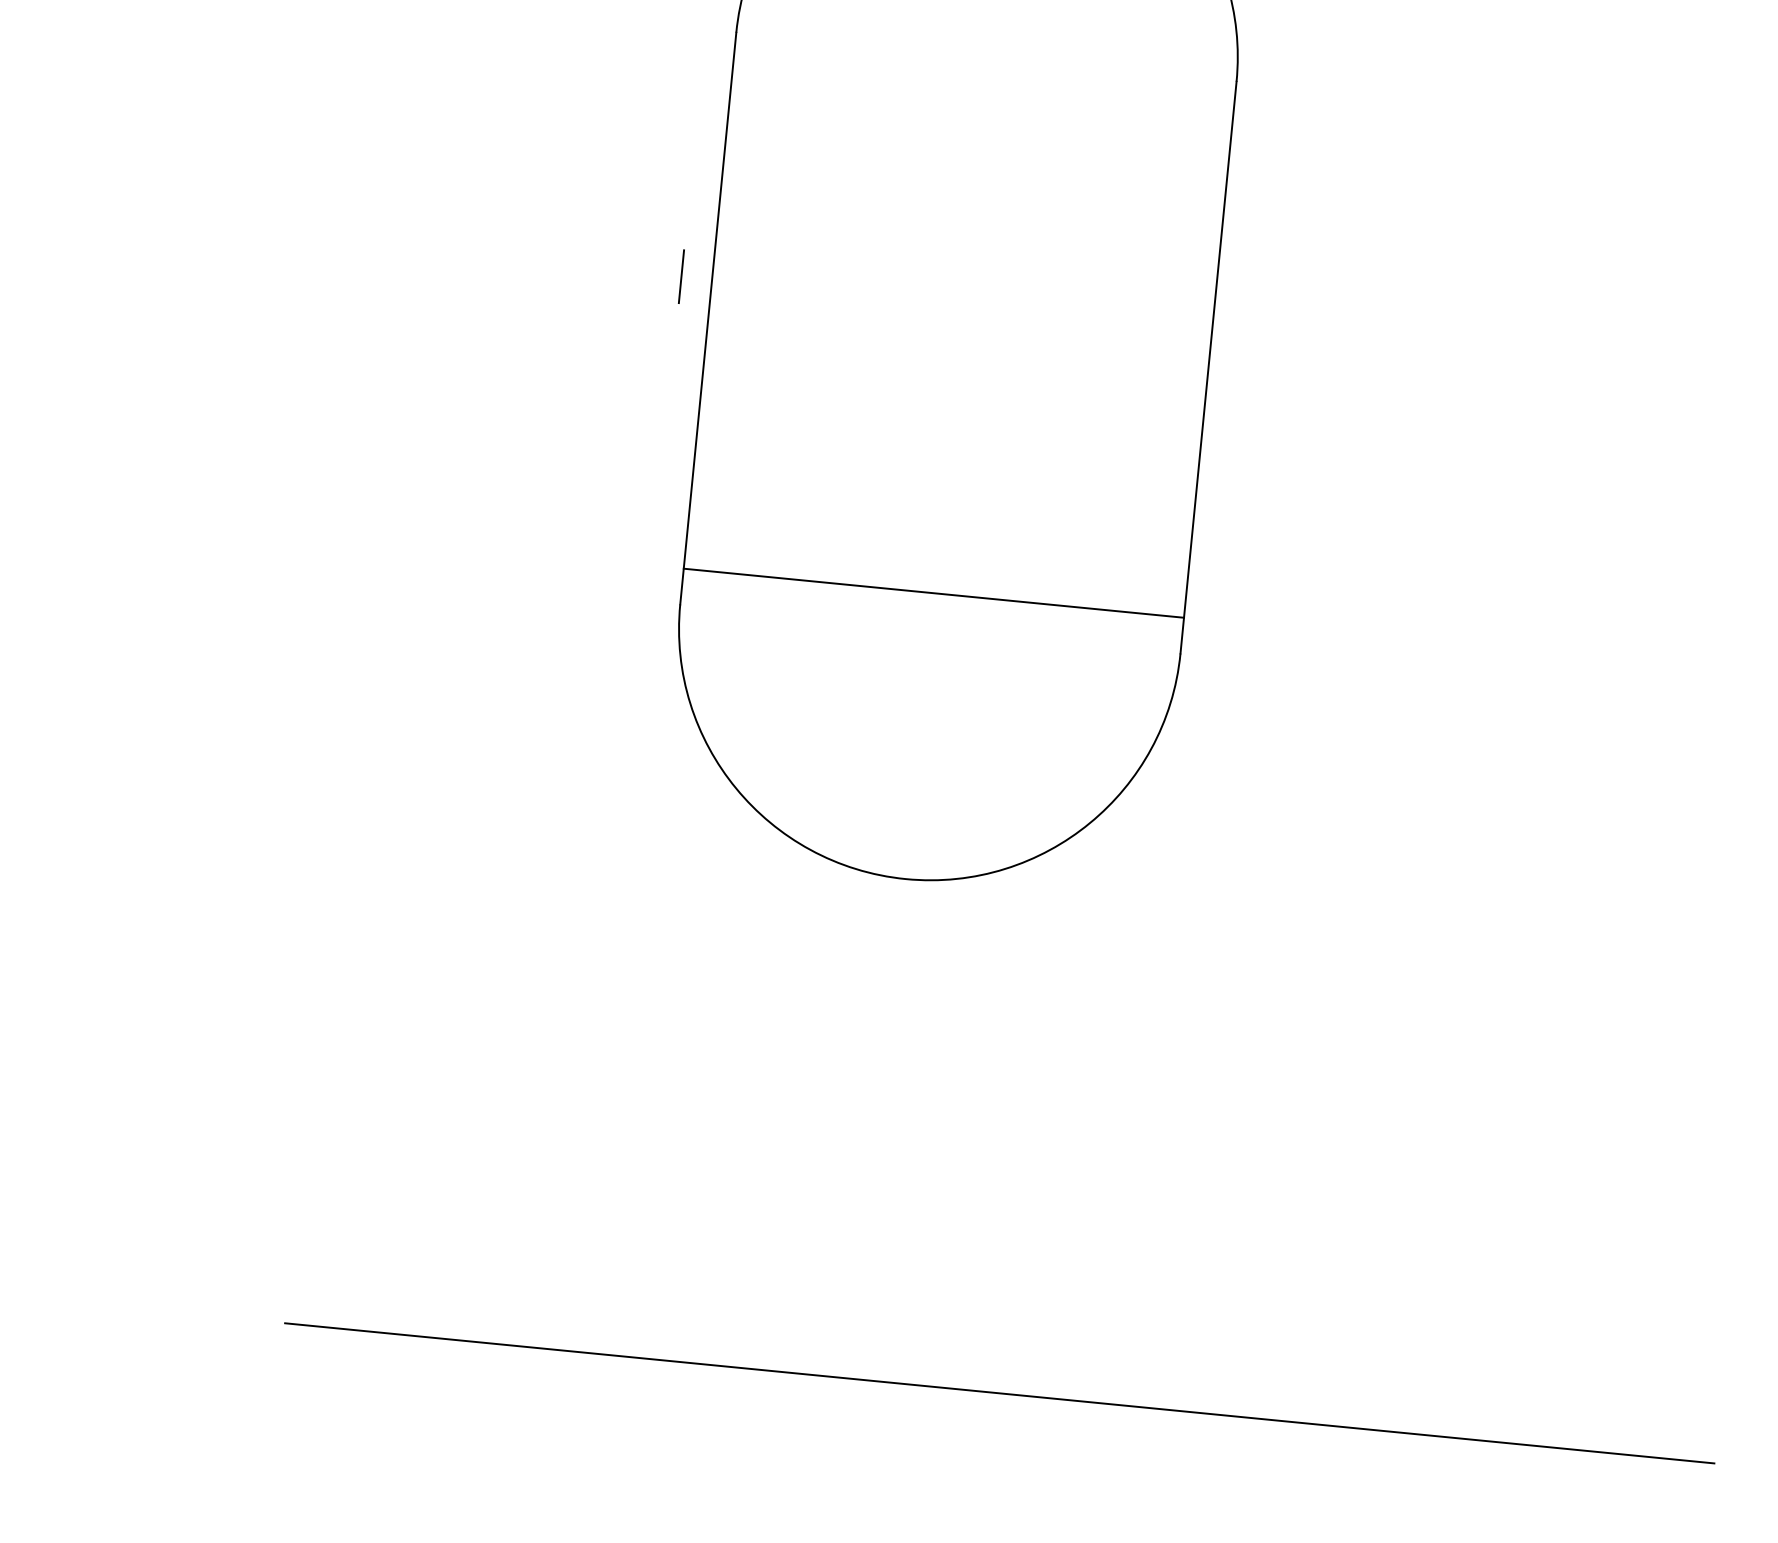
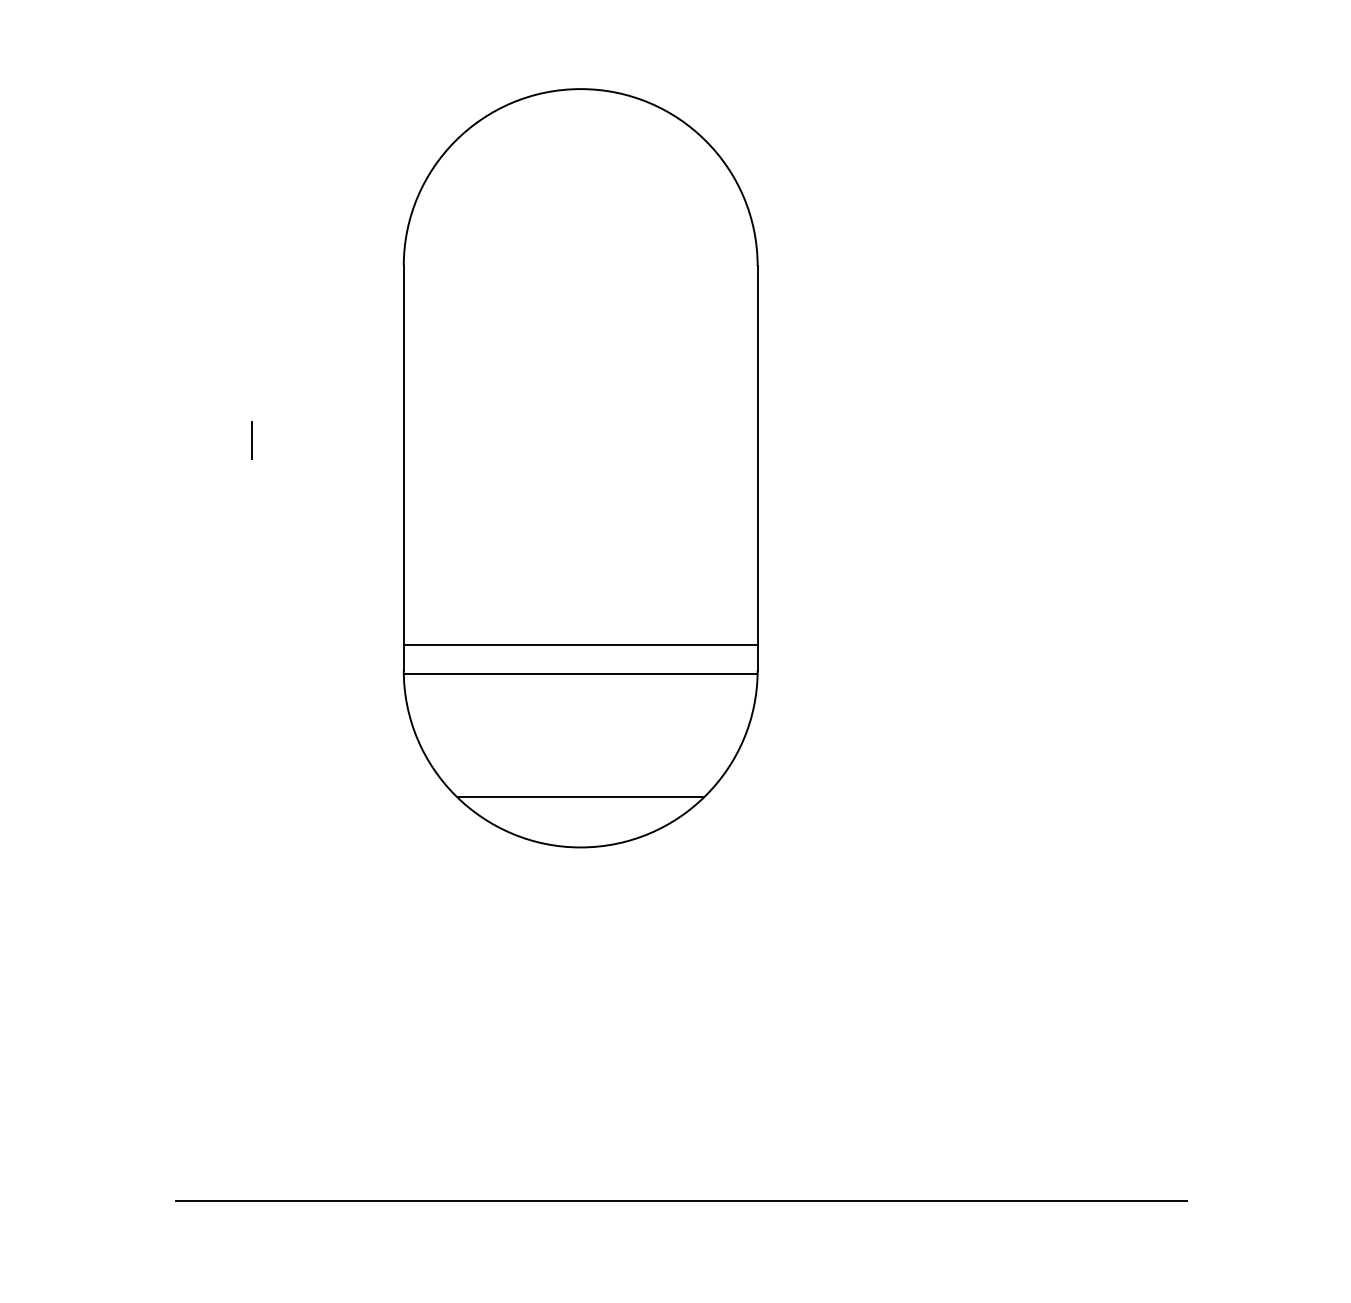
line: (680, 276) -> (251, 440), moved
line: (929, 634) -> (580, 674), added
line: (912, 808) -> (580, 797), added

